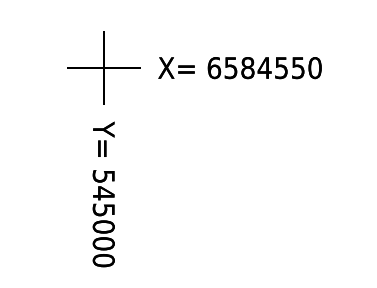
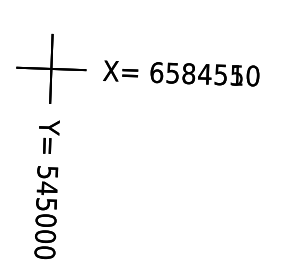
text: (298, 68) -> (237, 75), 6584550 -> 6584510

